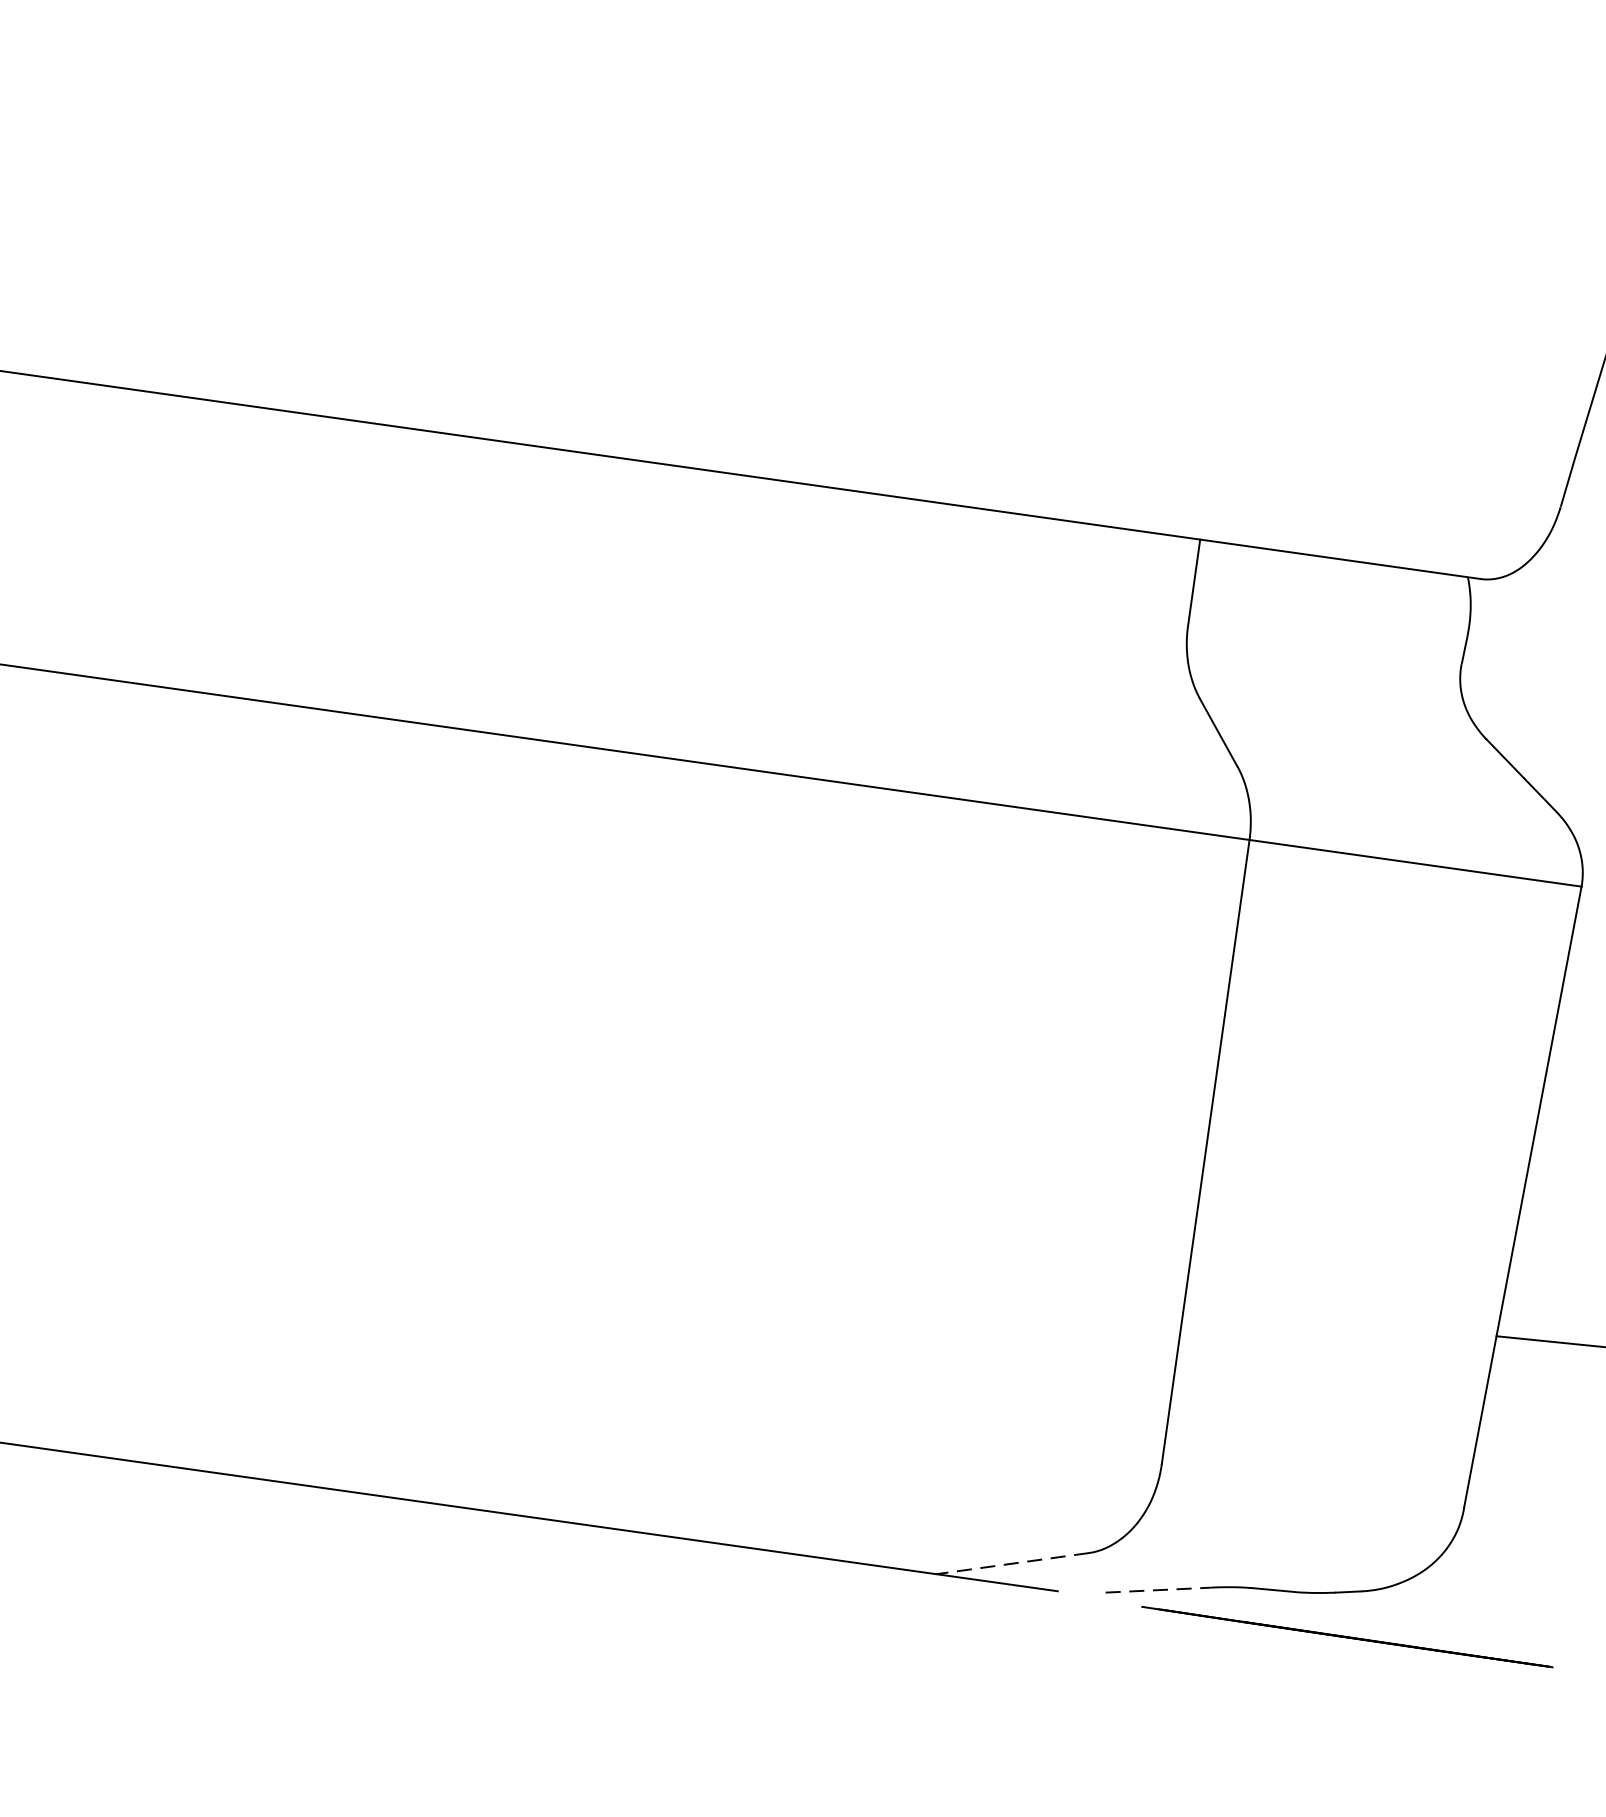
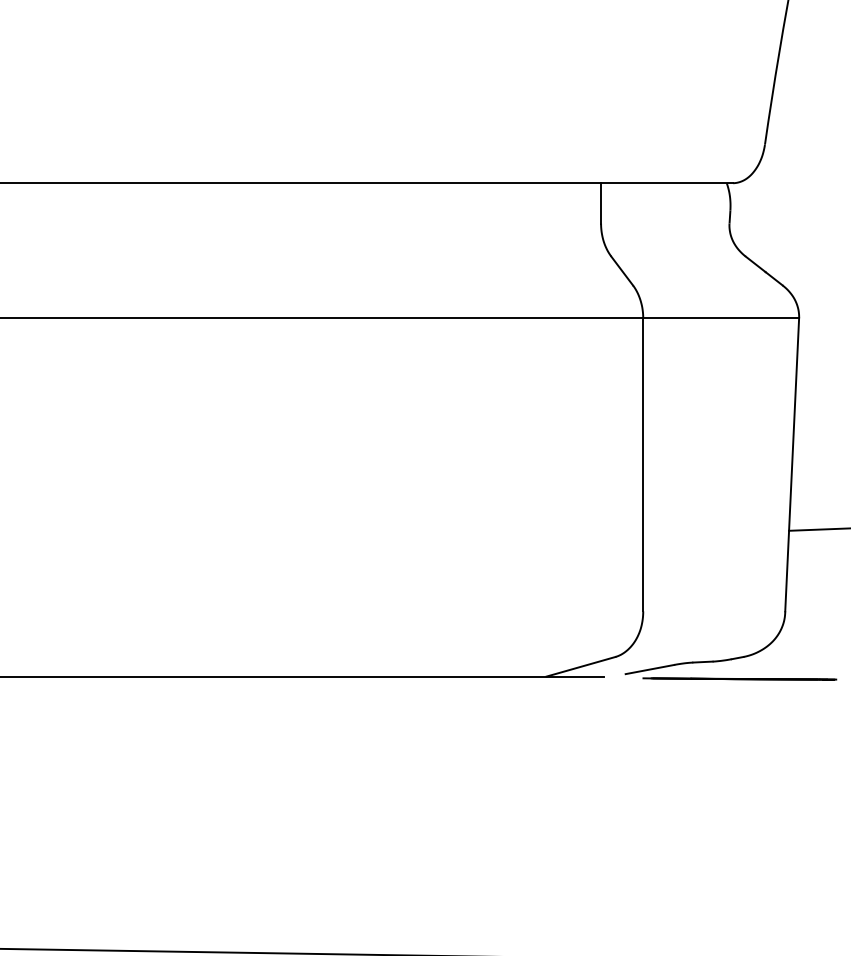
line: (1013, 1563) -> (581, 666), dashed -> solid
line: (1157, 1589) -> (649, 669), dashed -> solid

